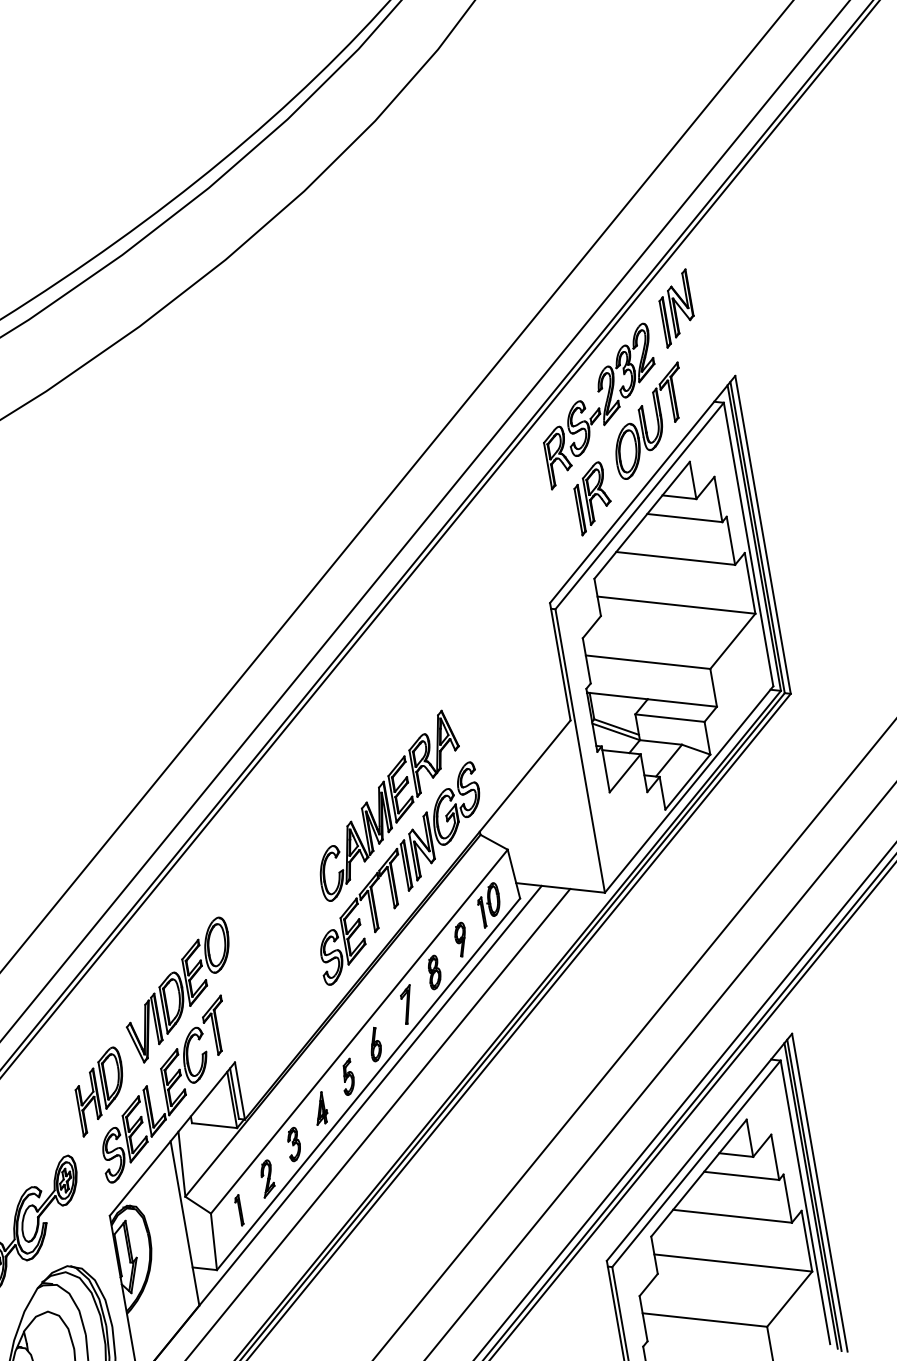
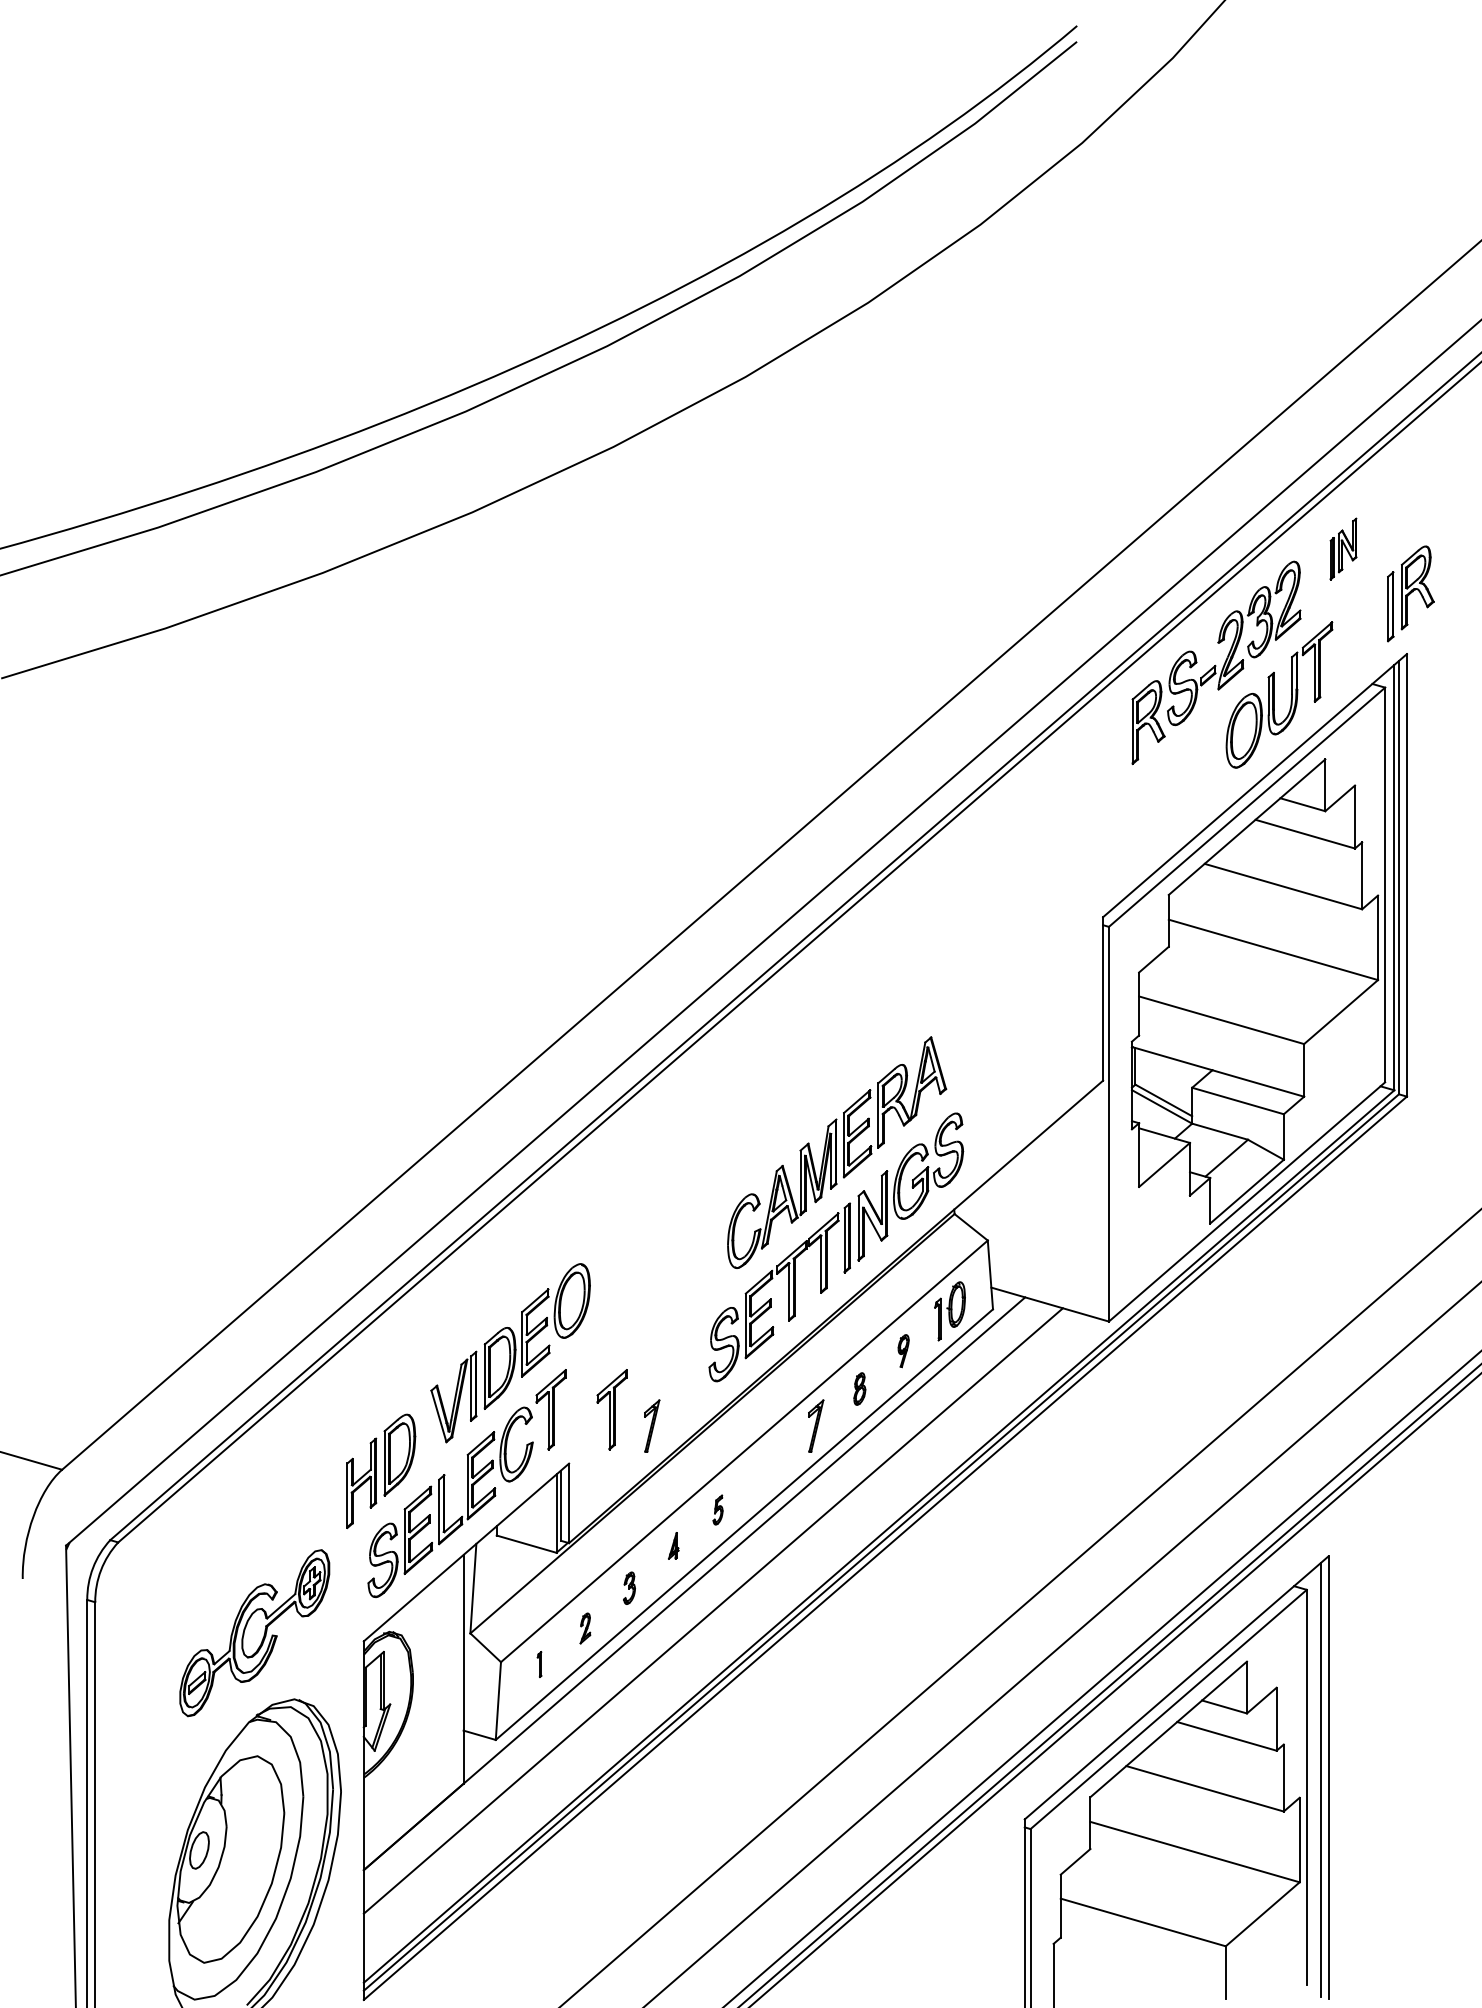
part: (676, 308) -> (1343, 548), size x0.6
part: (592, 498) -> (1410, 593), moved
part: (461, 939) -> (903, 1350), size x0.7
part: (434, 972) -> (859, 1388), size x0.7
part: (258, 1018) -> (611, 1409), added
part: (290, 1024) -> (652, 1425), added
part: (375, 1044) -> (762, 1472), removed
part: (347, 1076) -> (717, 1509), size x0.6
part: (320, 1108) -> (673, 1545), size x0.6
part: (293, 1143) -> (629, 1587), size x0.7
part: (267, 1178) -> (585, 1628), size x0.6
line: (811, 1195) -> (1316, 1779), removed
part: (238, 1210) -> (539, 1664), size x0.6

